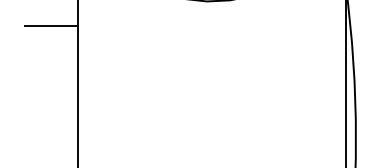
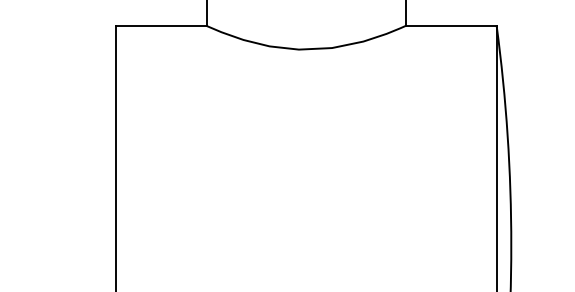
line: (51, 25) -> (77, 84), removed

